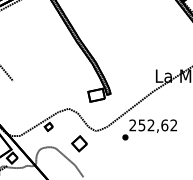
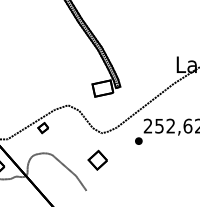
part: (79, 143) -> (97, 159), moved

